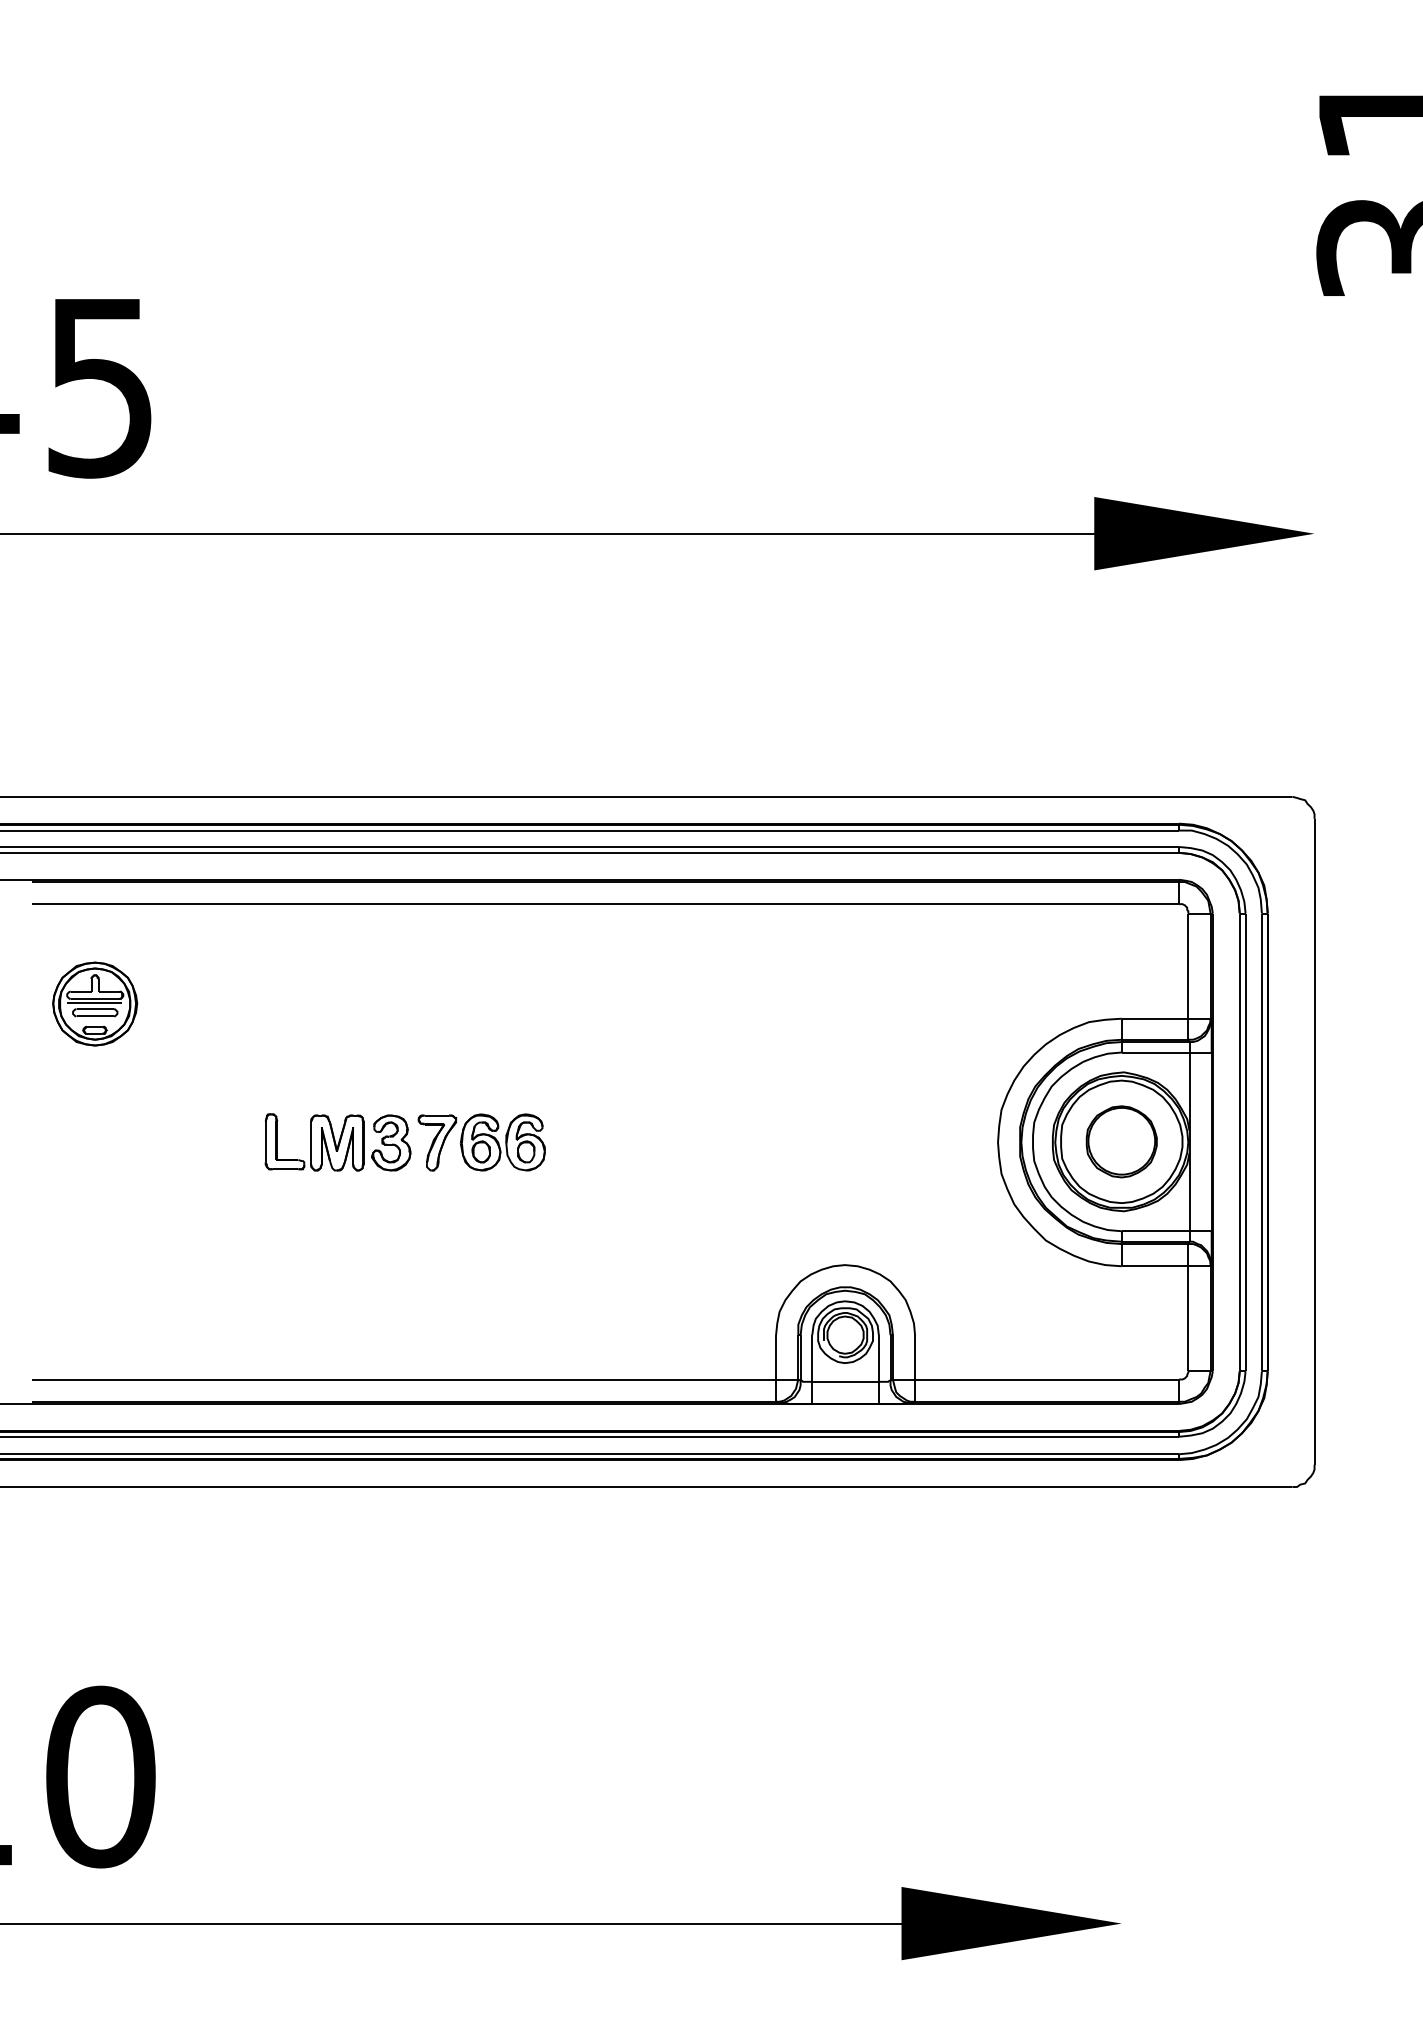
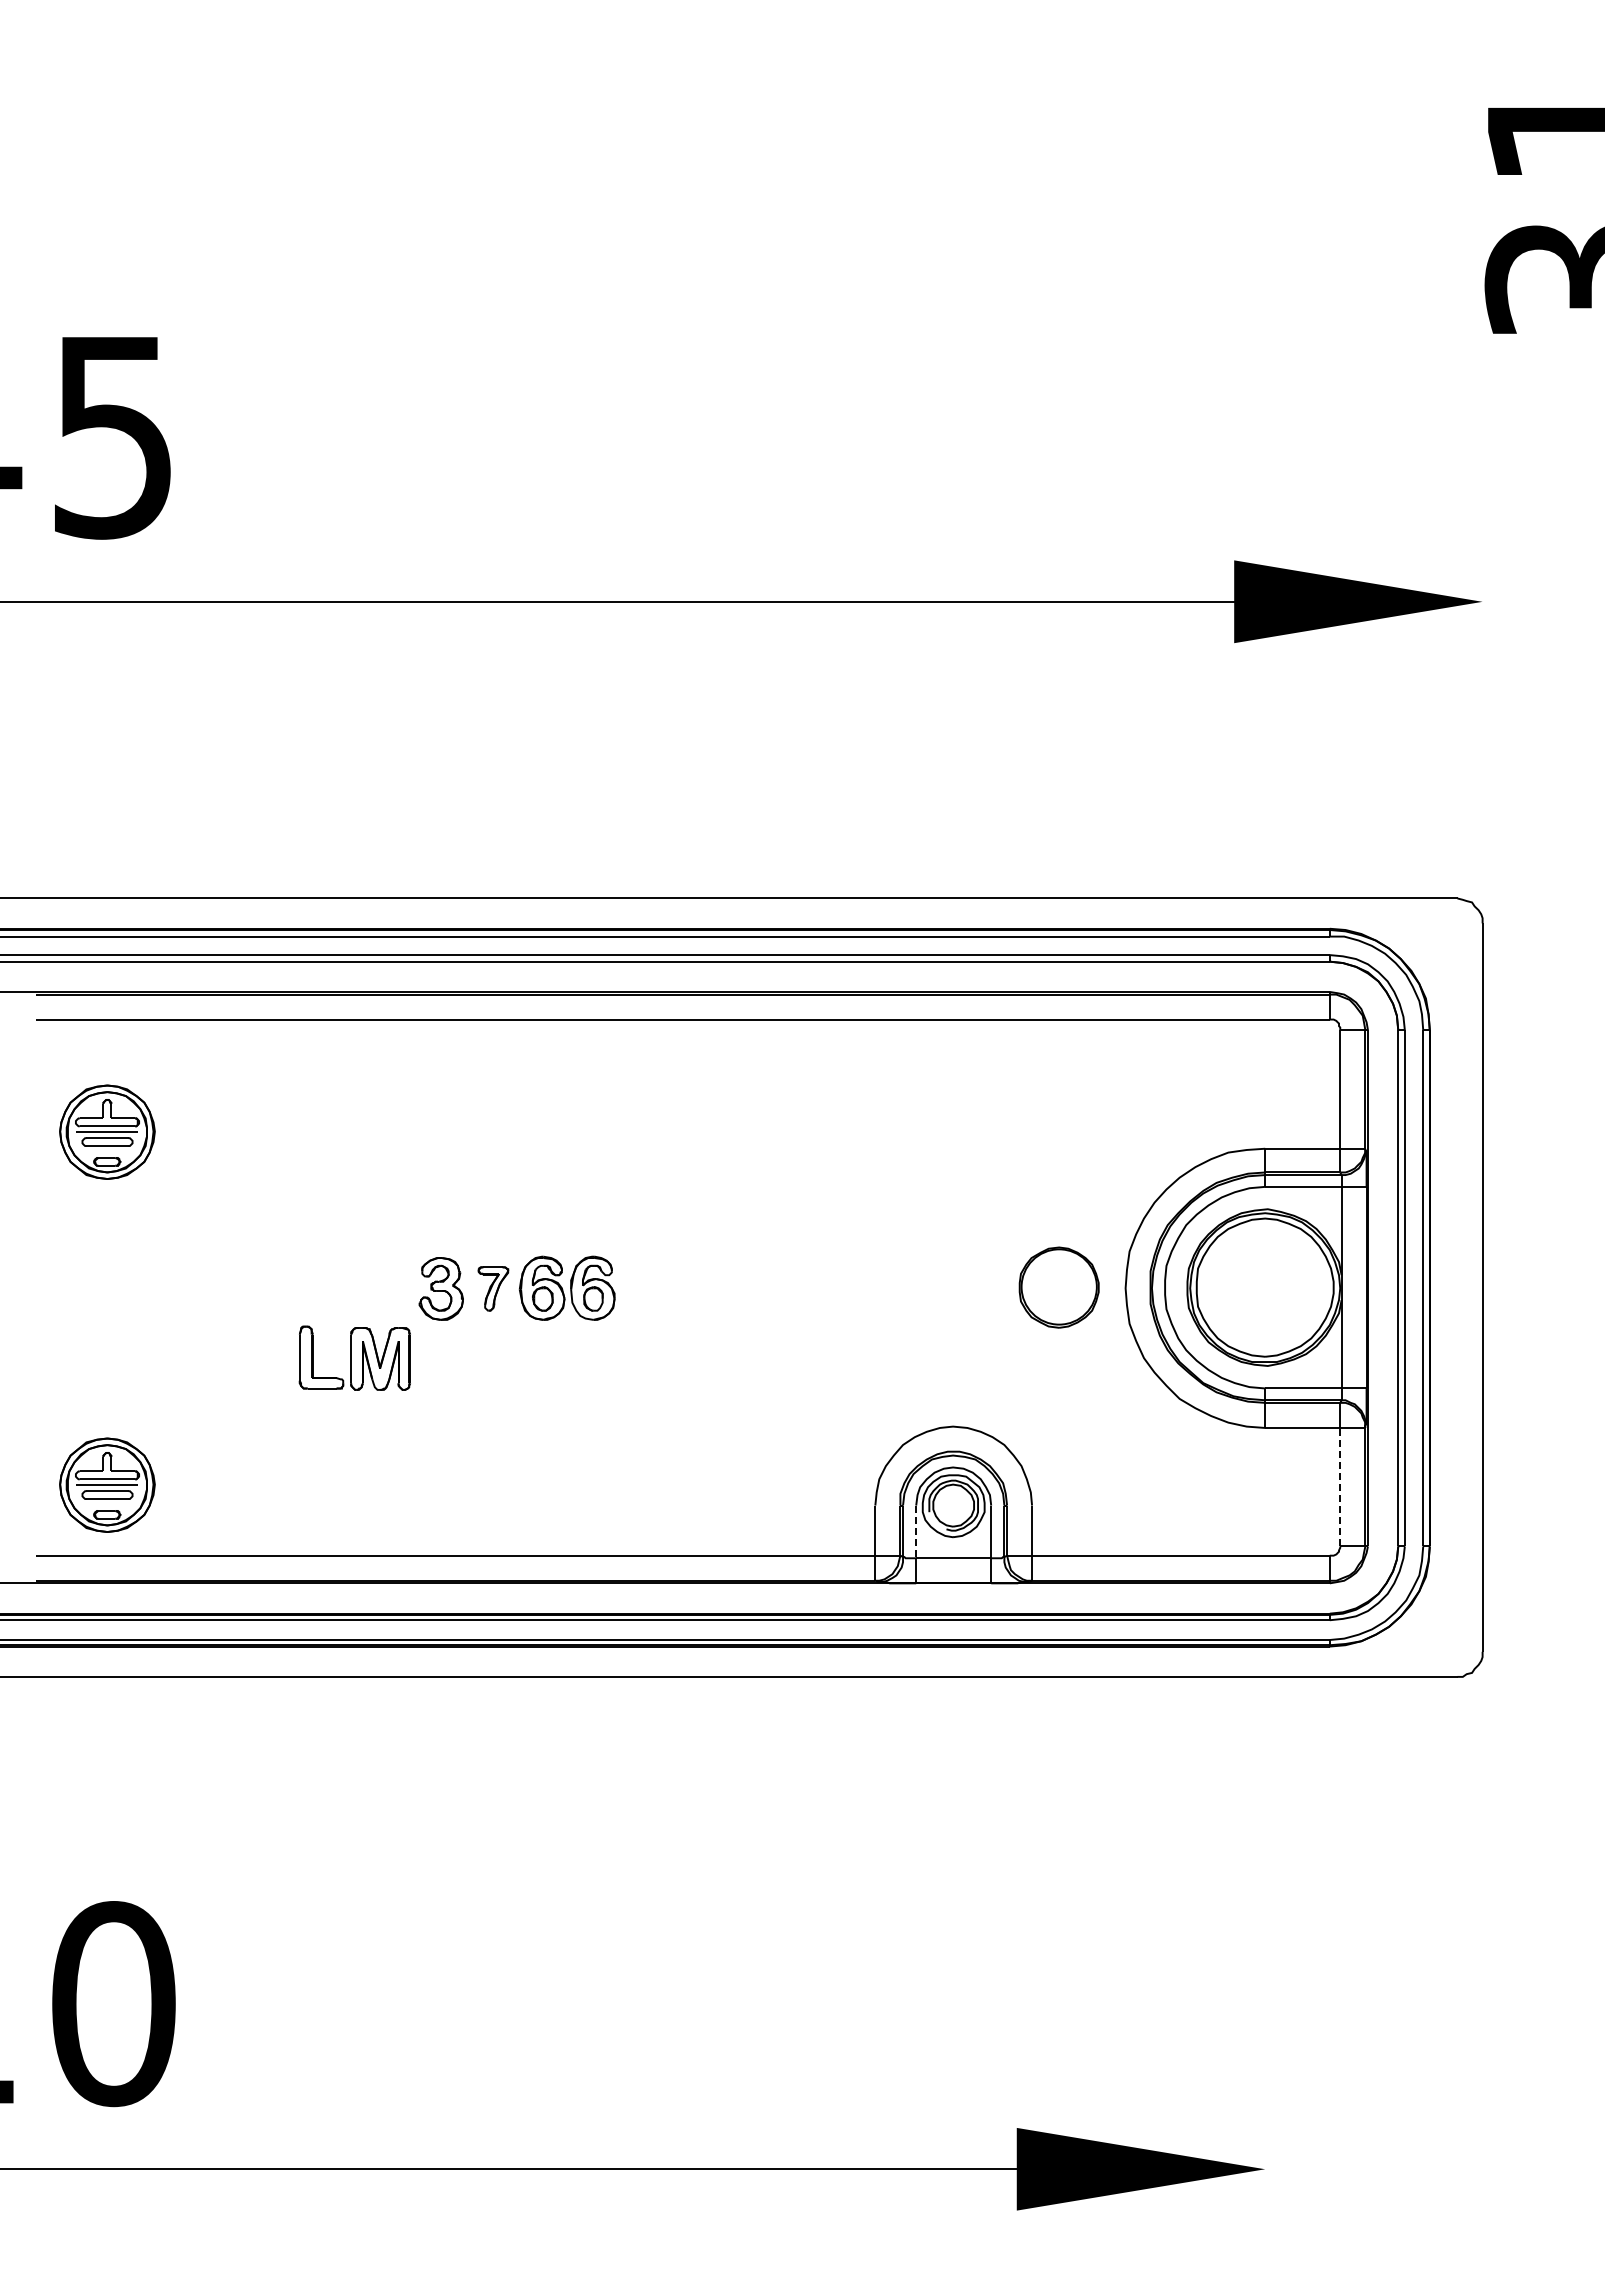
part: (314, 1141) -> (354, 1357), moved
part: (1121, 1141) -> (1058, 1287), moved
part: (437, 1142) -> (493, 1288), size x0.7
part: (95, 1316) -> (107, 1484), added
line: (1188, 1318) -> (1340, 1486), solid -> dashed
line: (812, 1358) -> (916, 1532), solid -> dashed

